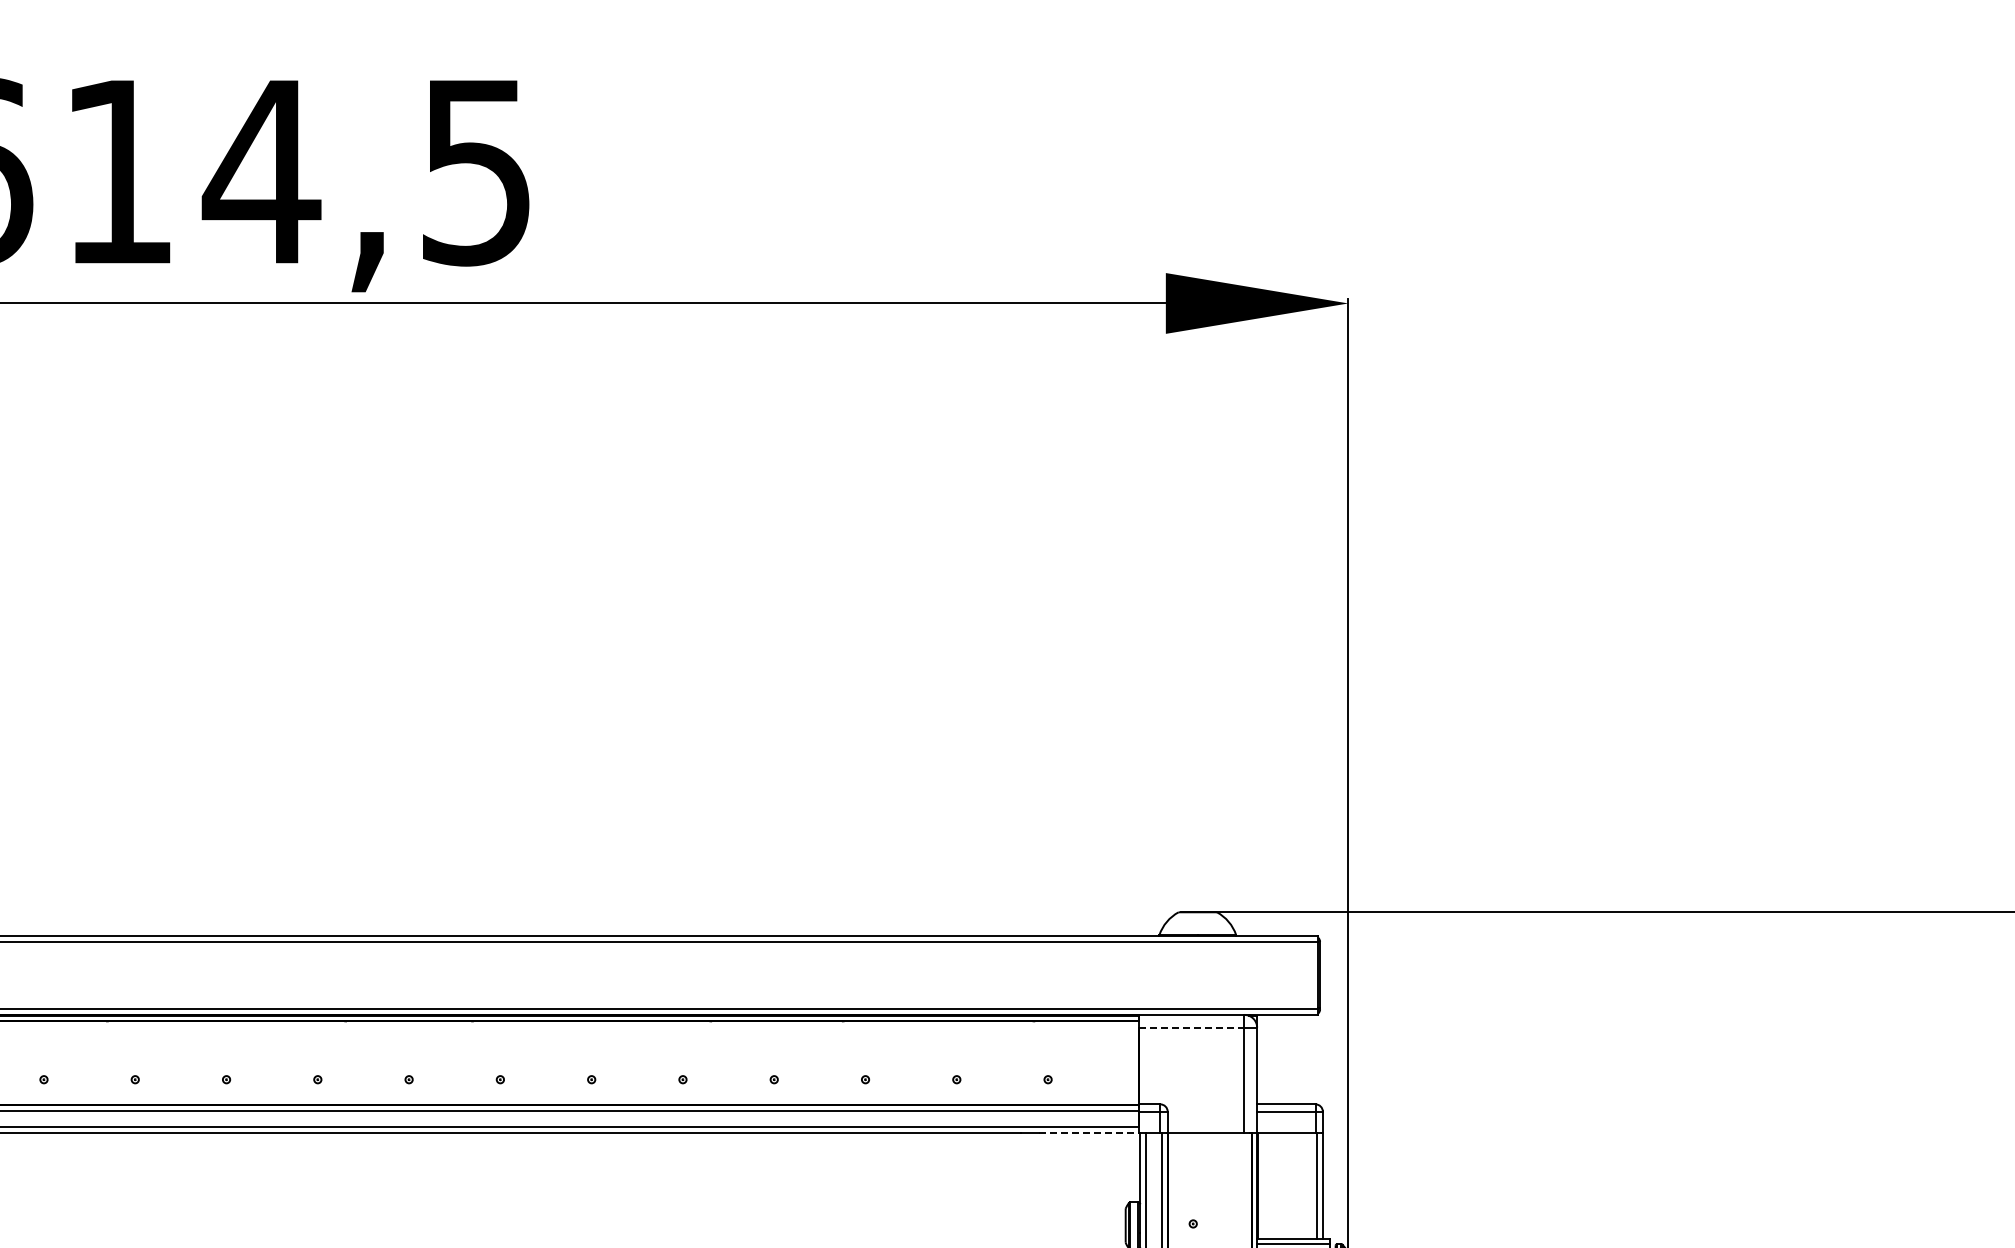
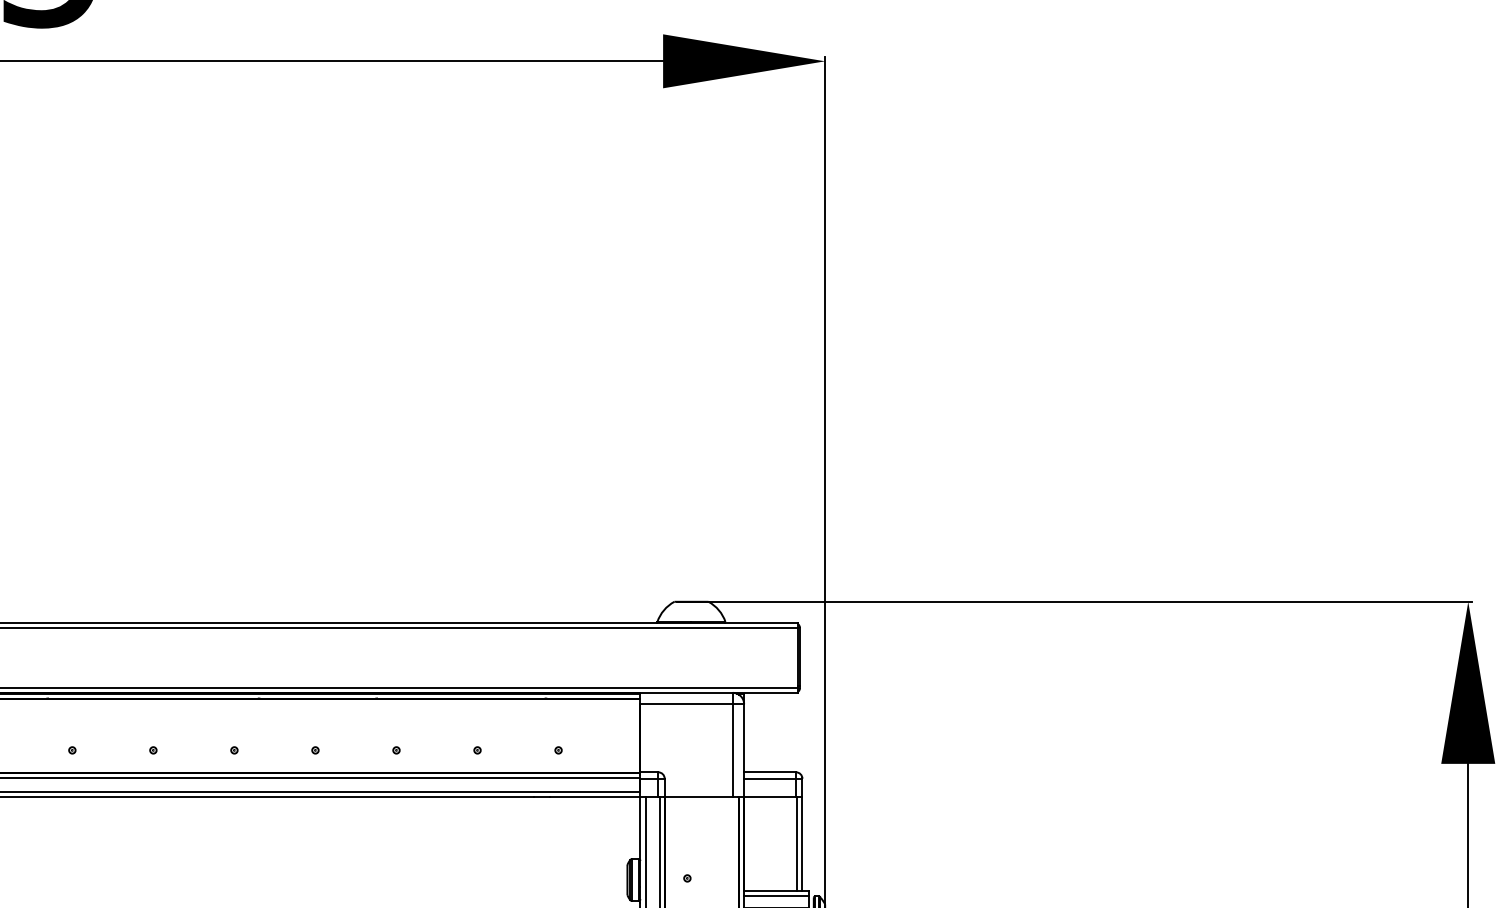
line: (1192, 1027) -> (686, 704), dashed -> solid
line: (1089, 1132) -> (595, 797), dashed -> solid

